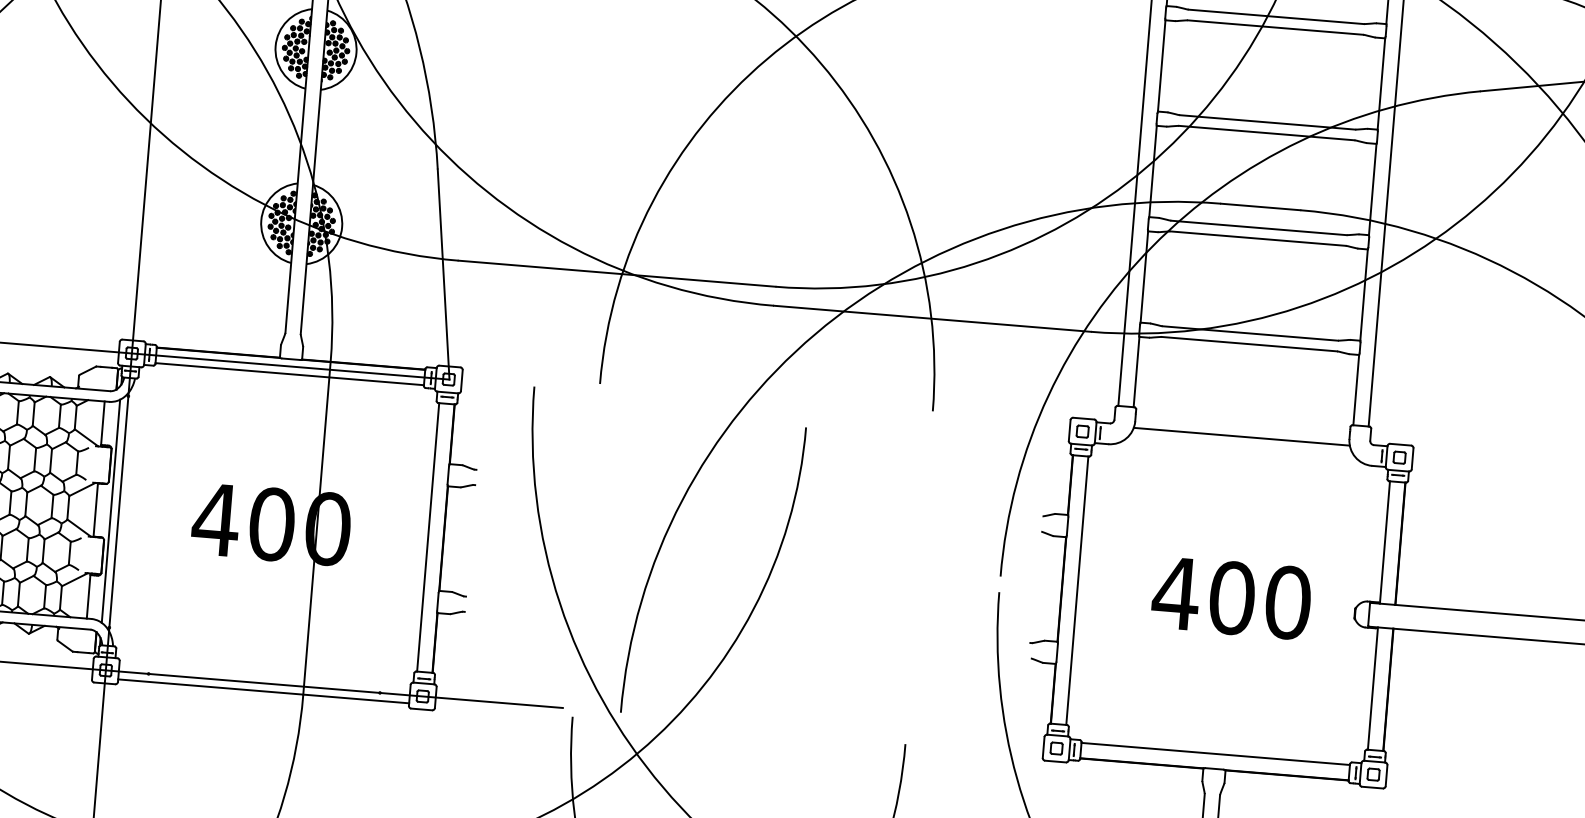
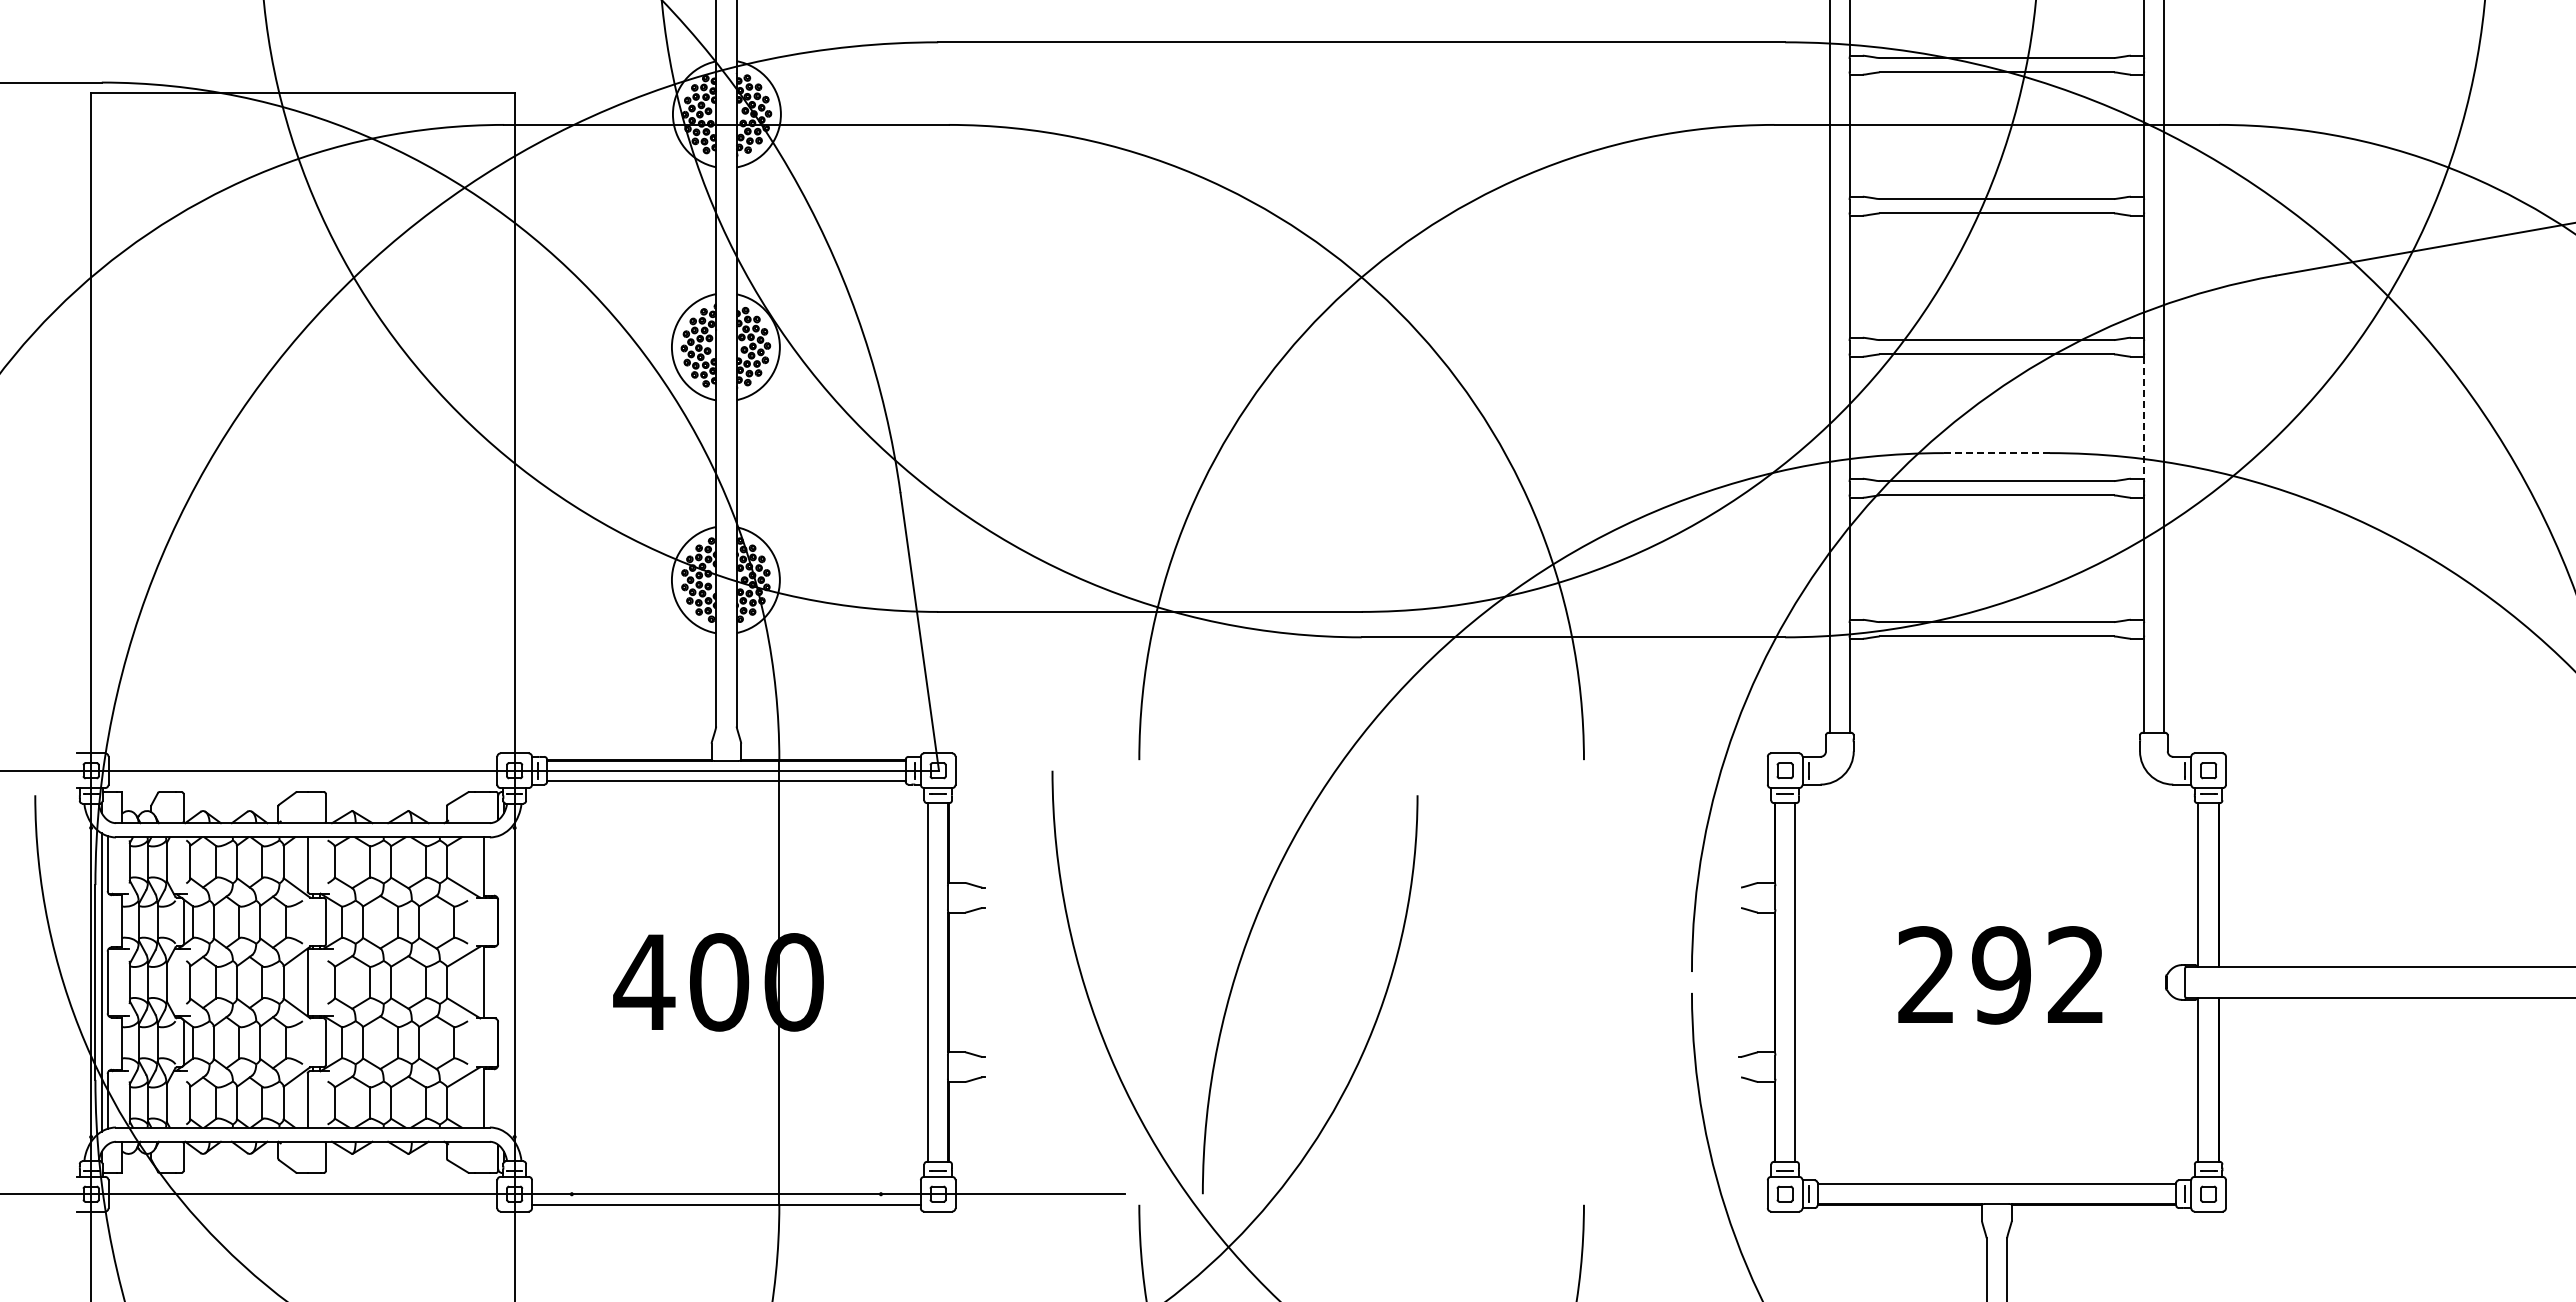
line: (1372, 189) -> (2143, 417), solid -> dashed
line: (1260, 207) -> (1996, 453), solid -> dashed
line: (1241, 436) -> (1996, 760), removed
line: (111, 511) -> (504, 982), removed
text: (1231, 598) -> (2000, 975), 400 -> 292

